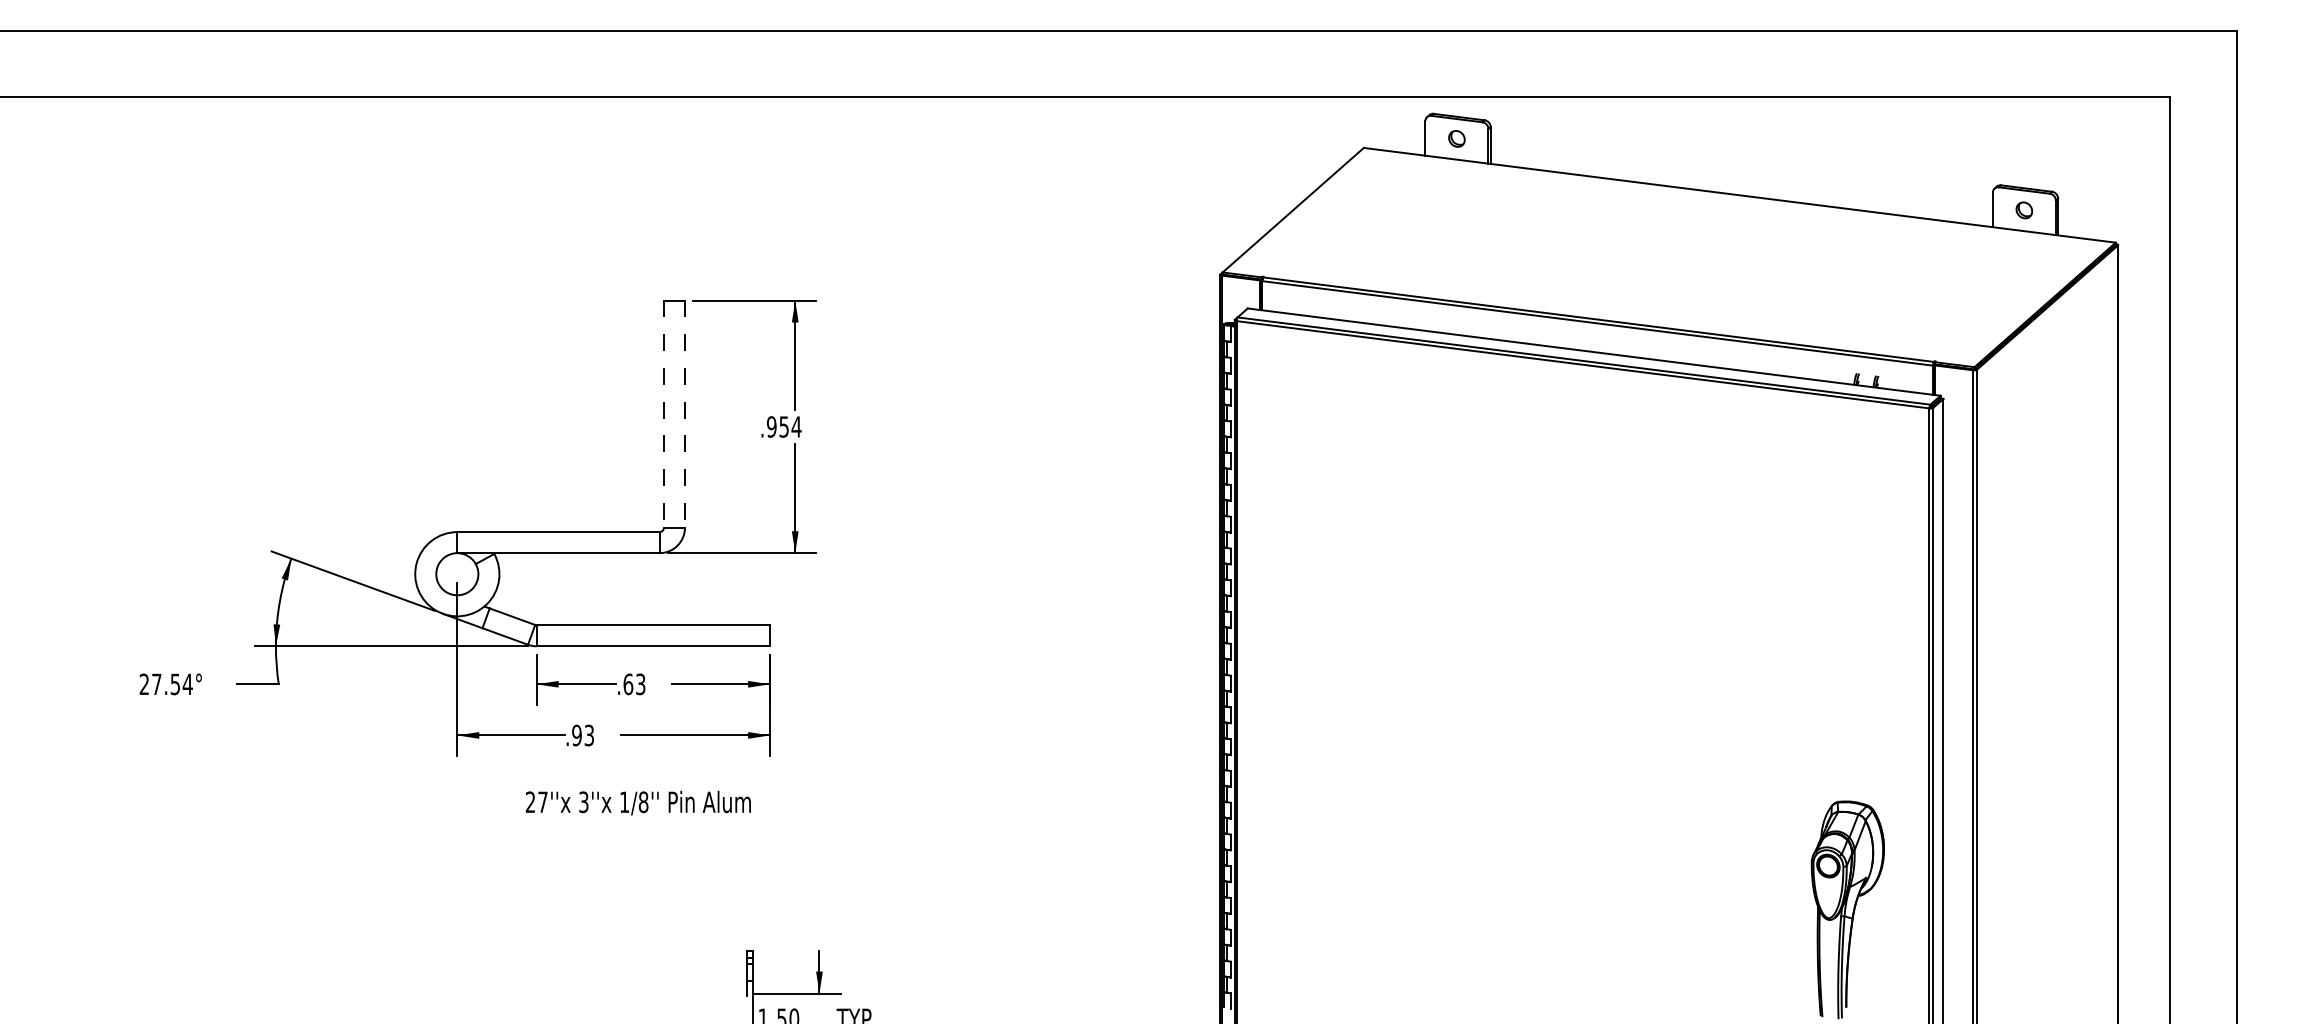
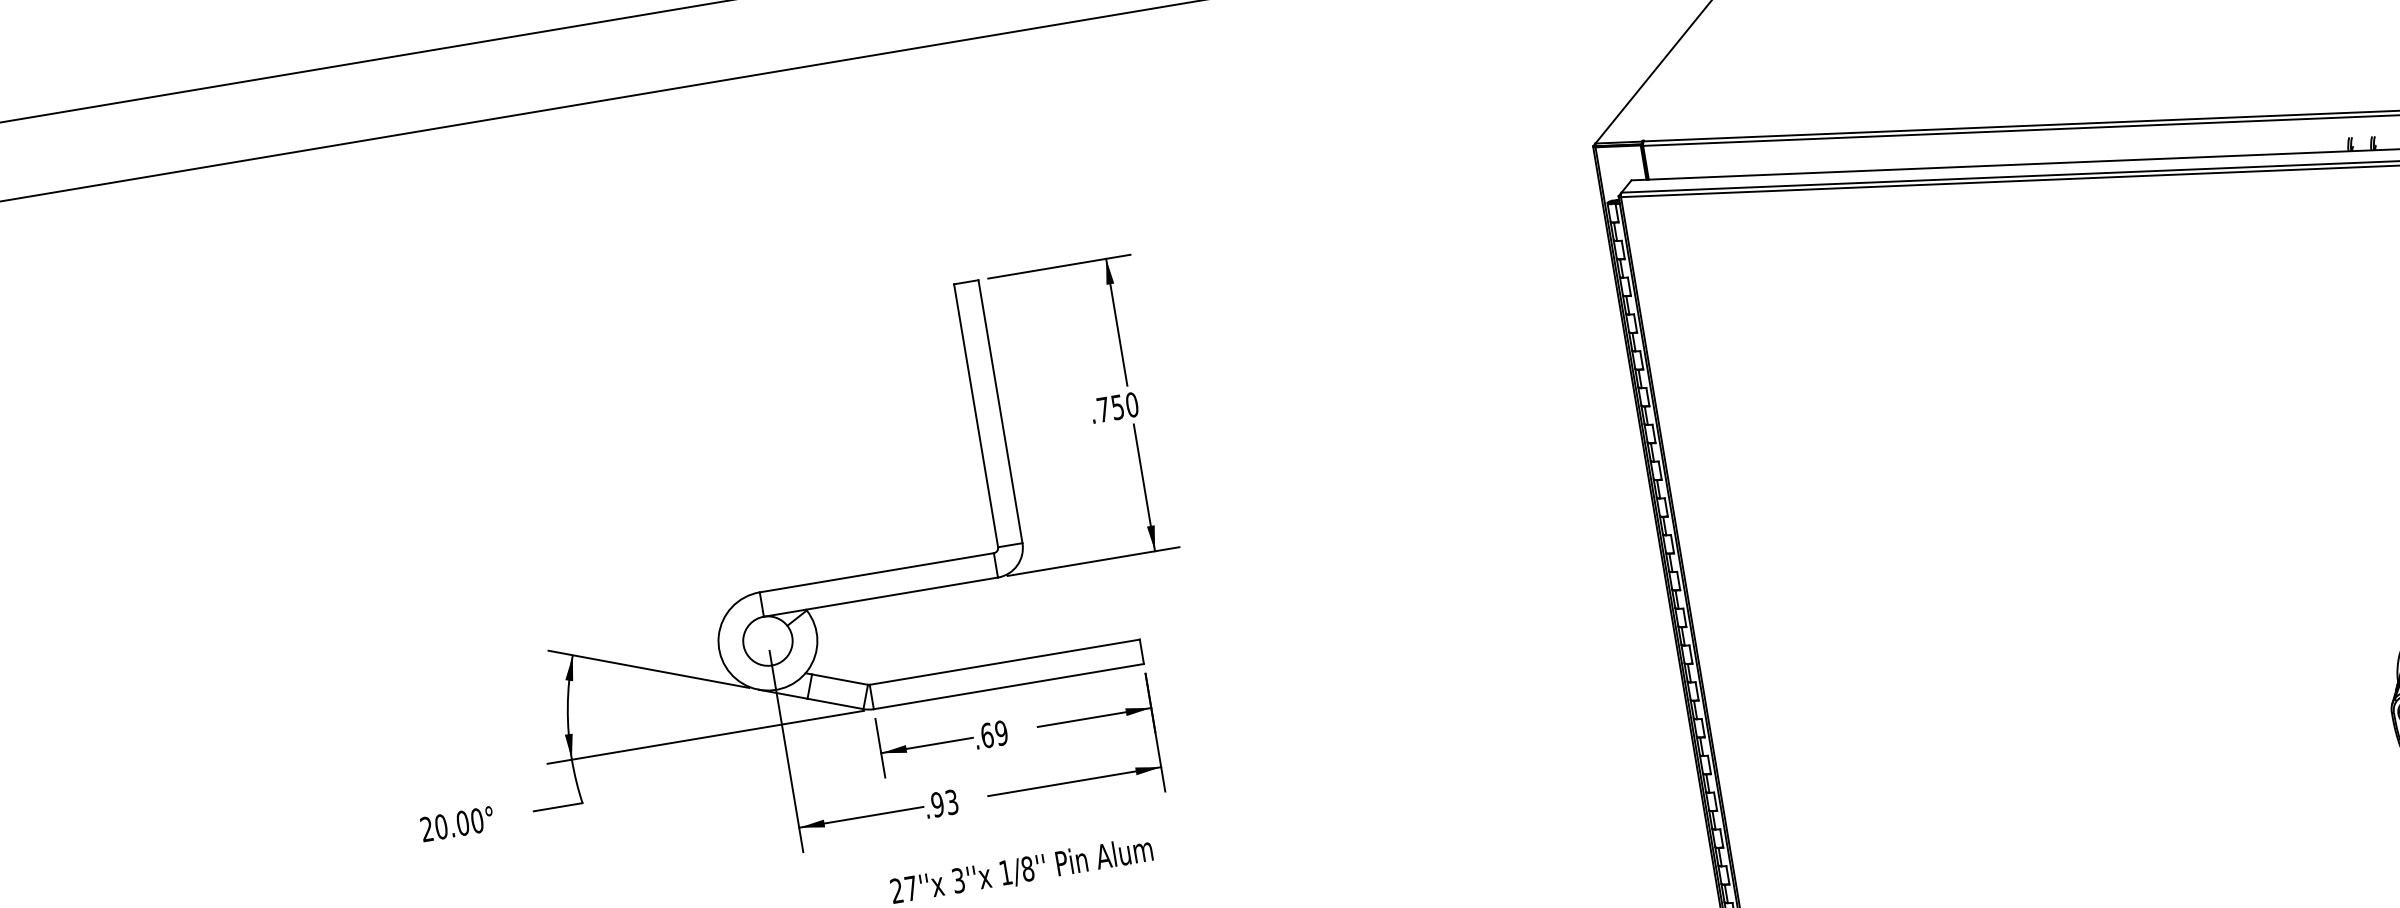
line: (663, 414) -> (975, 416), dashed -> solid
line: (685, 414) -> (1001, 412), dashed -> solid
text: (784, 426) -> (1118, 406), .954 -> .750
text: (640, 683) -> (1001, 732), .63 -> .69
text: (172, 684) -> (459, 823), 27.54° -> 20.00°

